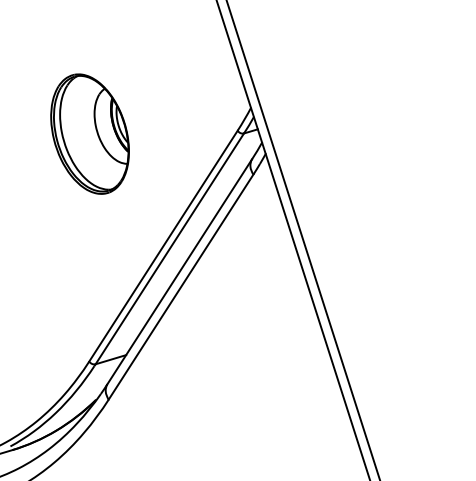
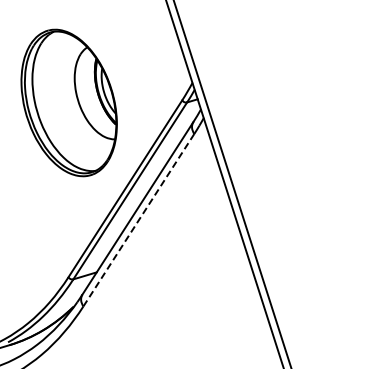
part: (89, 133) -> (68, 102), size x1.6
line: (180, 287) -> (138, 220), solid -> dashed

